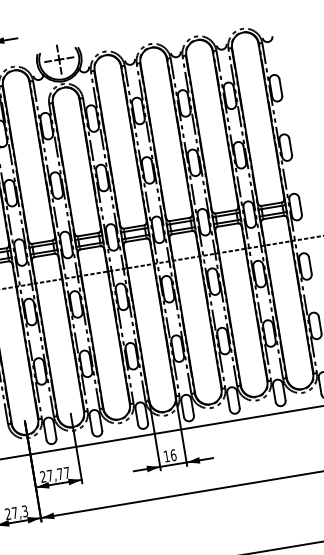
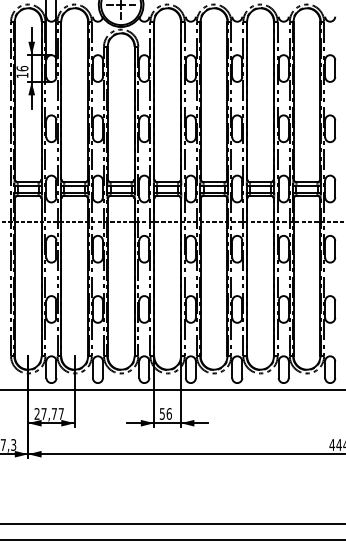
text: (165, 456) -> (161, 413), 16 -> 56

